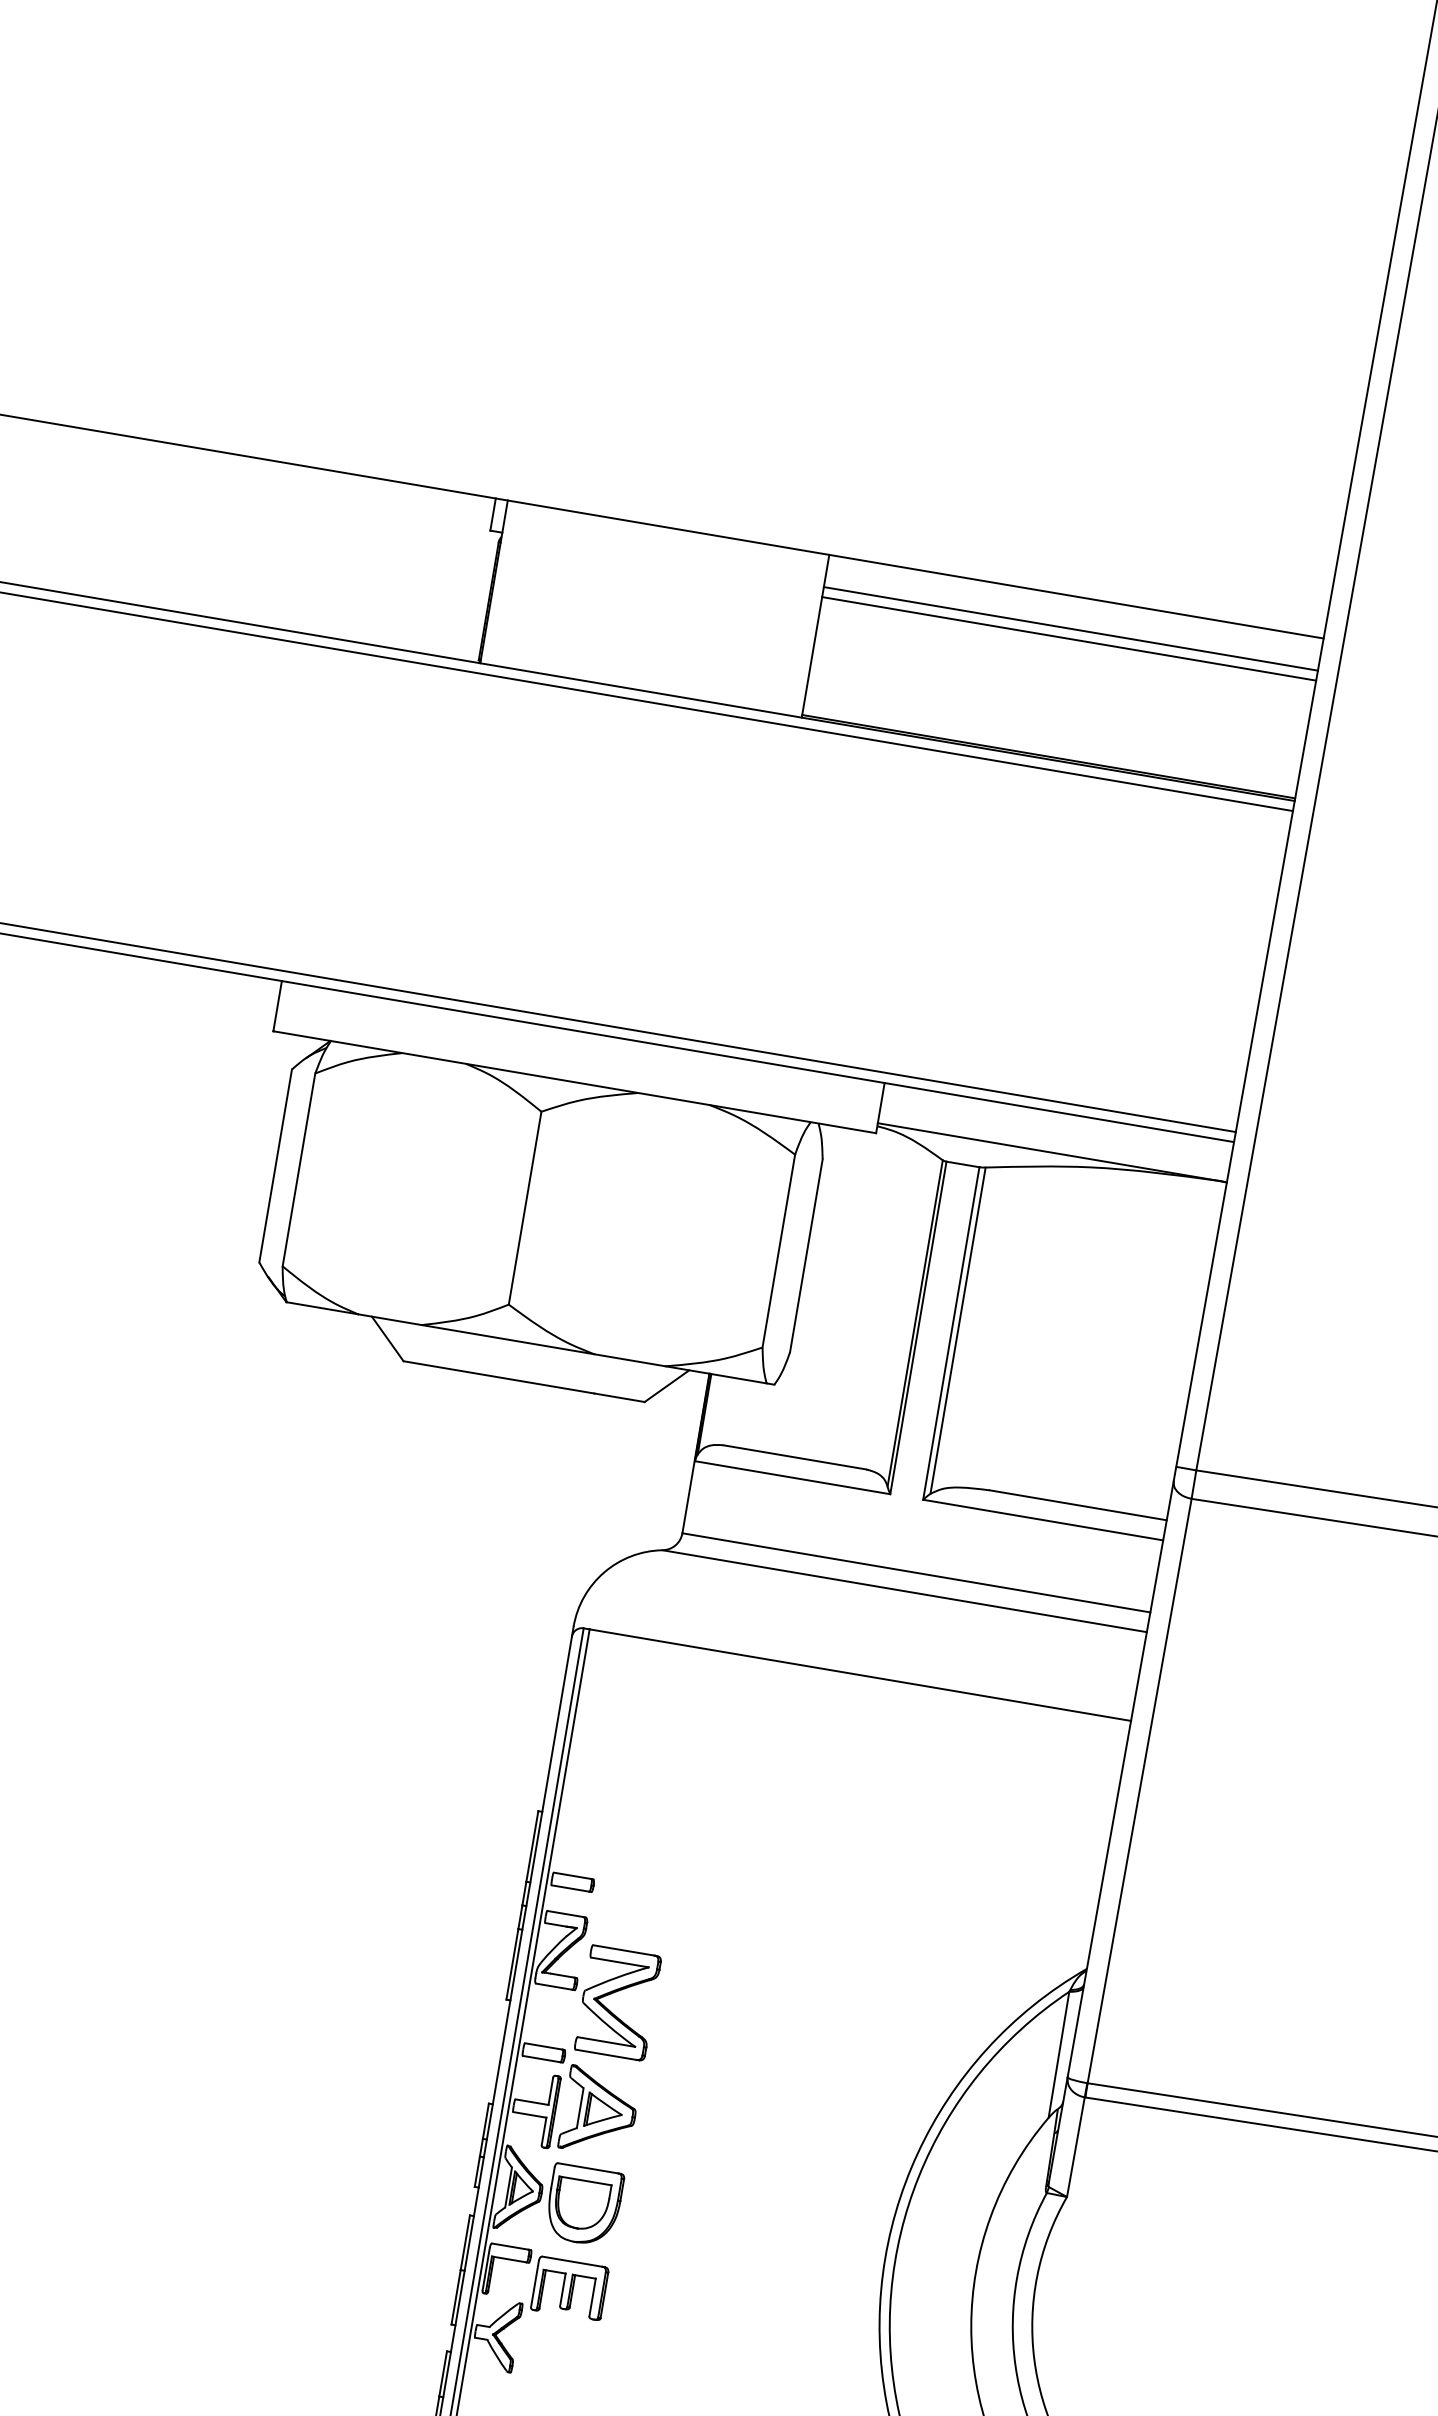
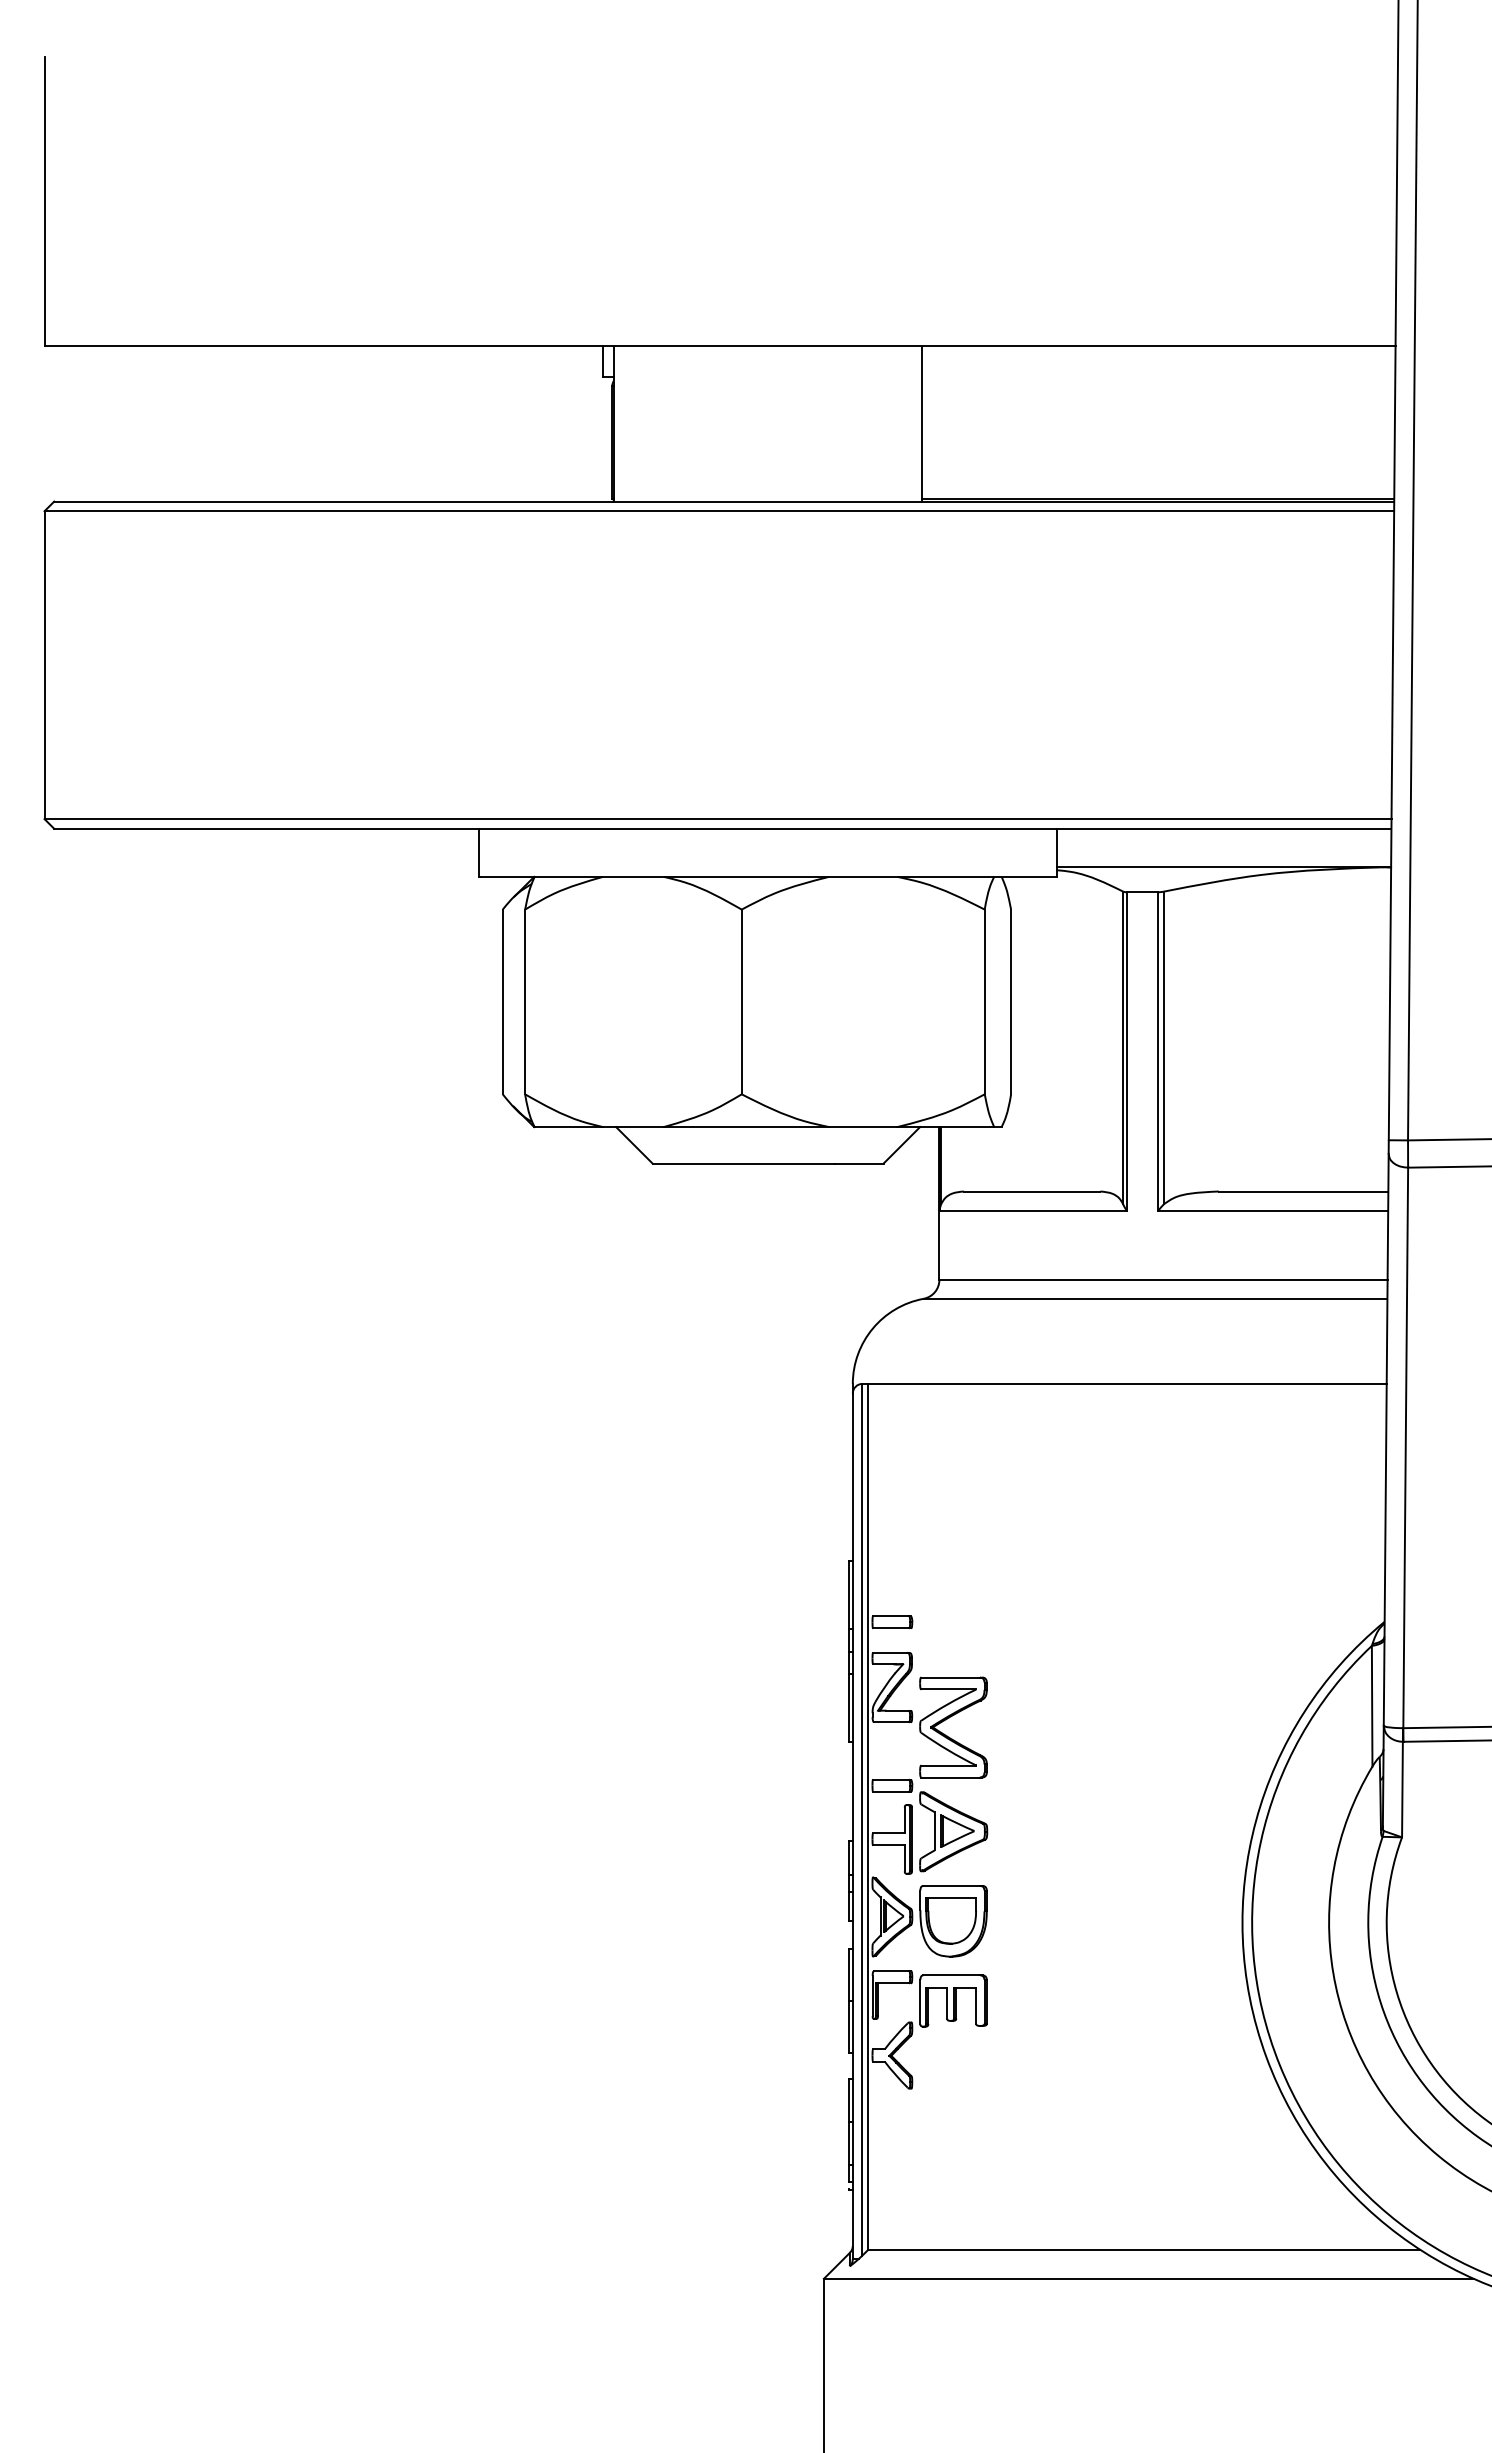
line: (1070, 628) -> (1158, 376), removed
line: (1068, 639) -> (1158, 386), removed

